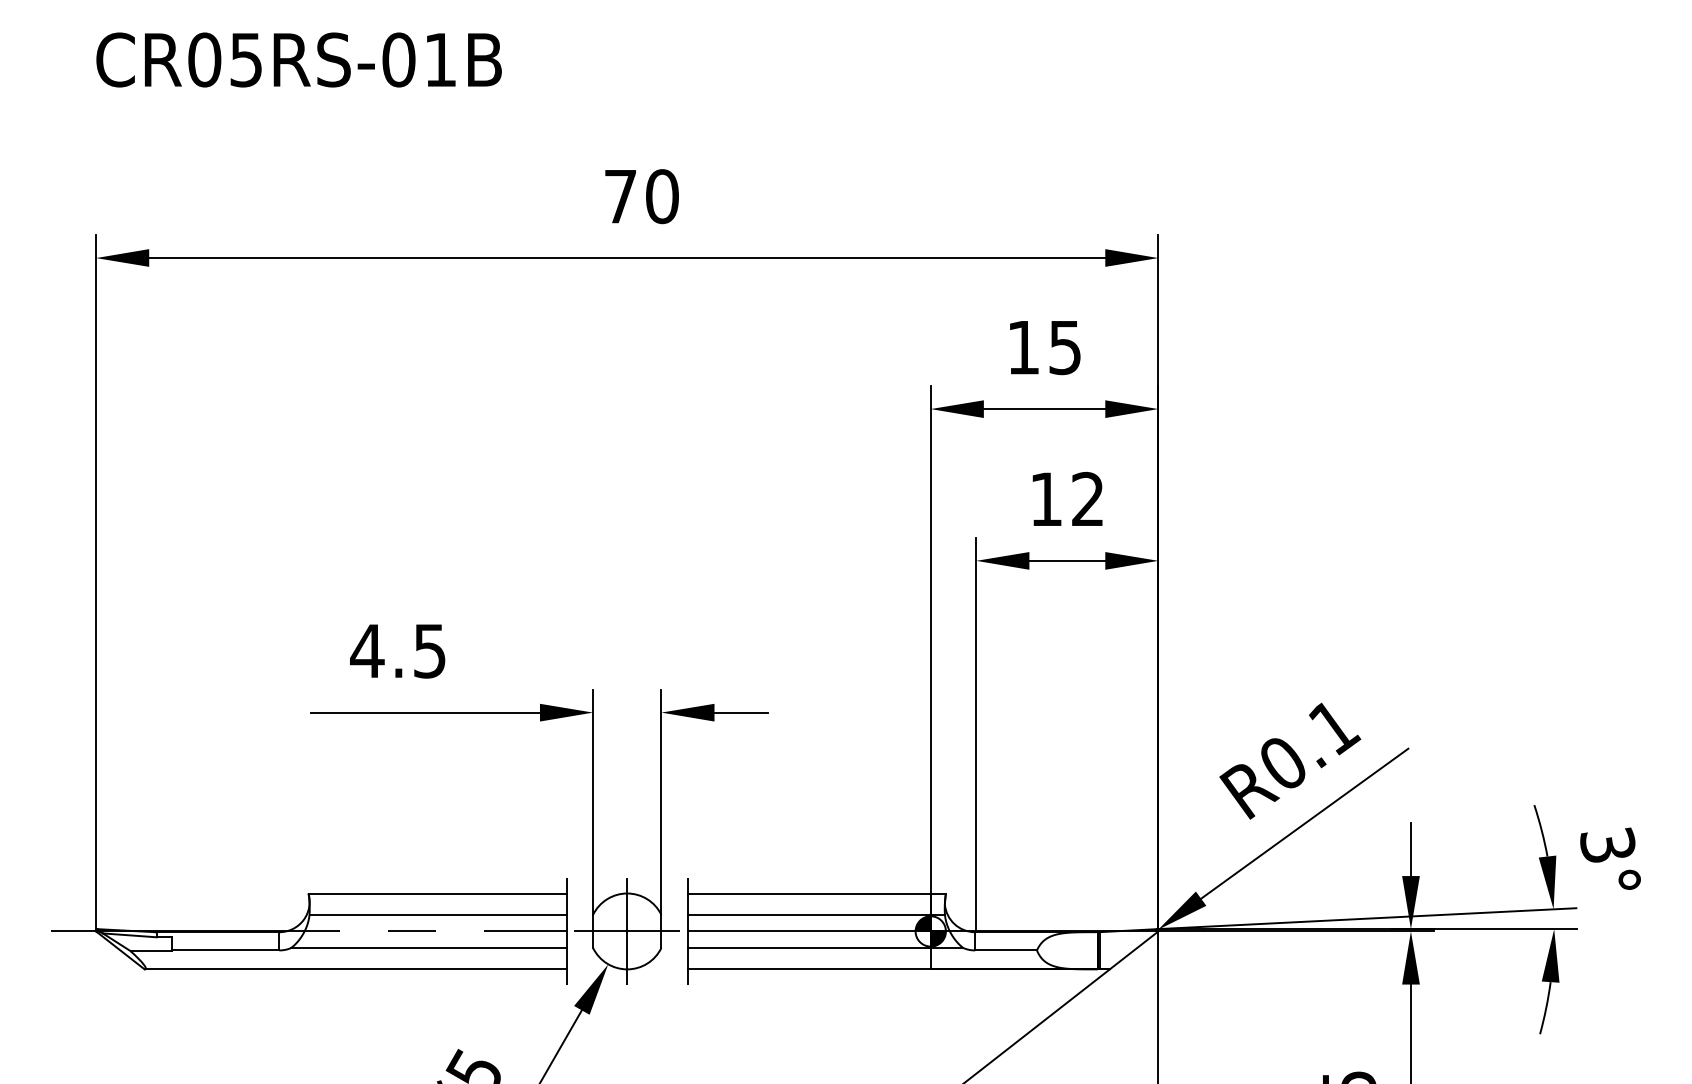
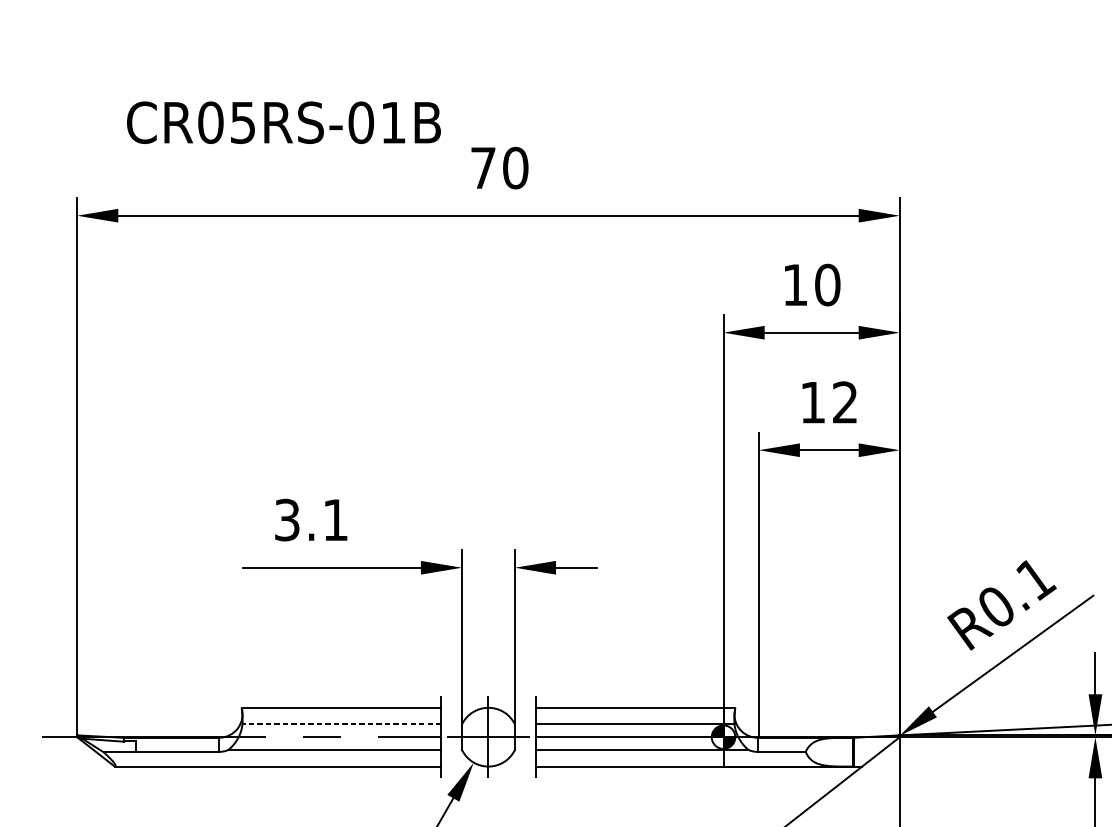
text: (298, 59) -> (283, 122), moved
text: (1065, 347) -> (827, 284), 15 -> 10
text: (397, 650) -> (310, 519), 4.5 -> 3.1
line: (438, 914) -> (342, 724), solid -> dashed

